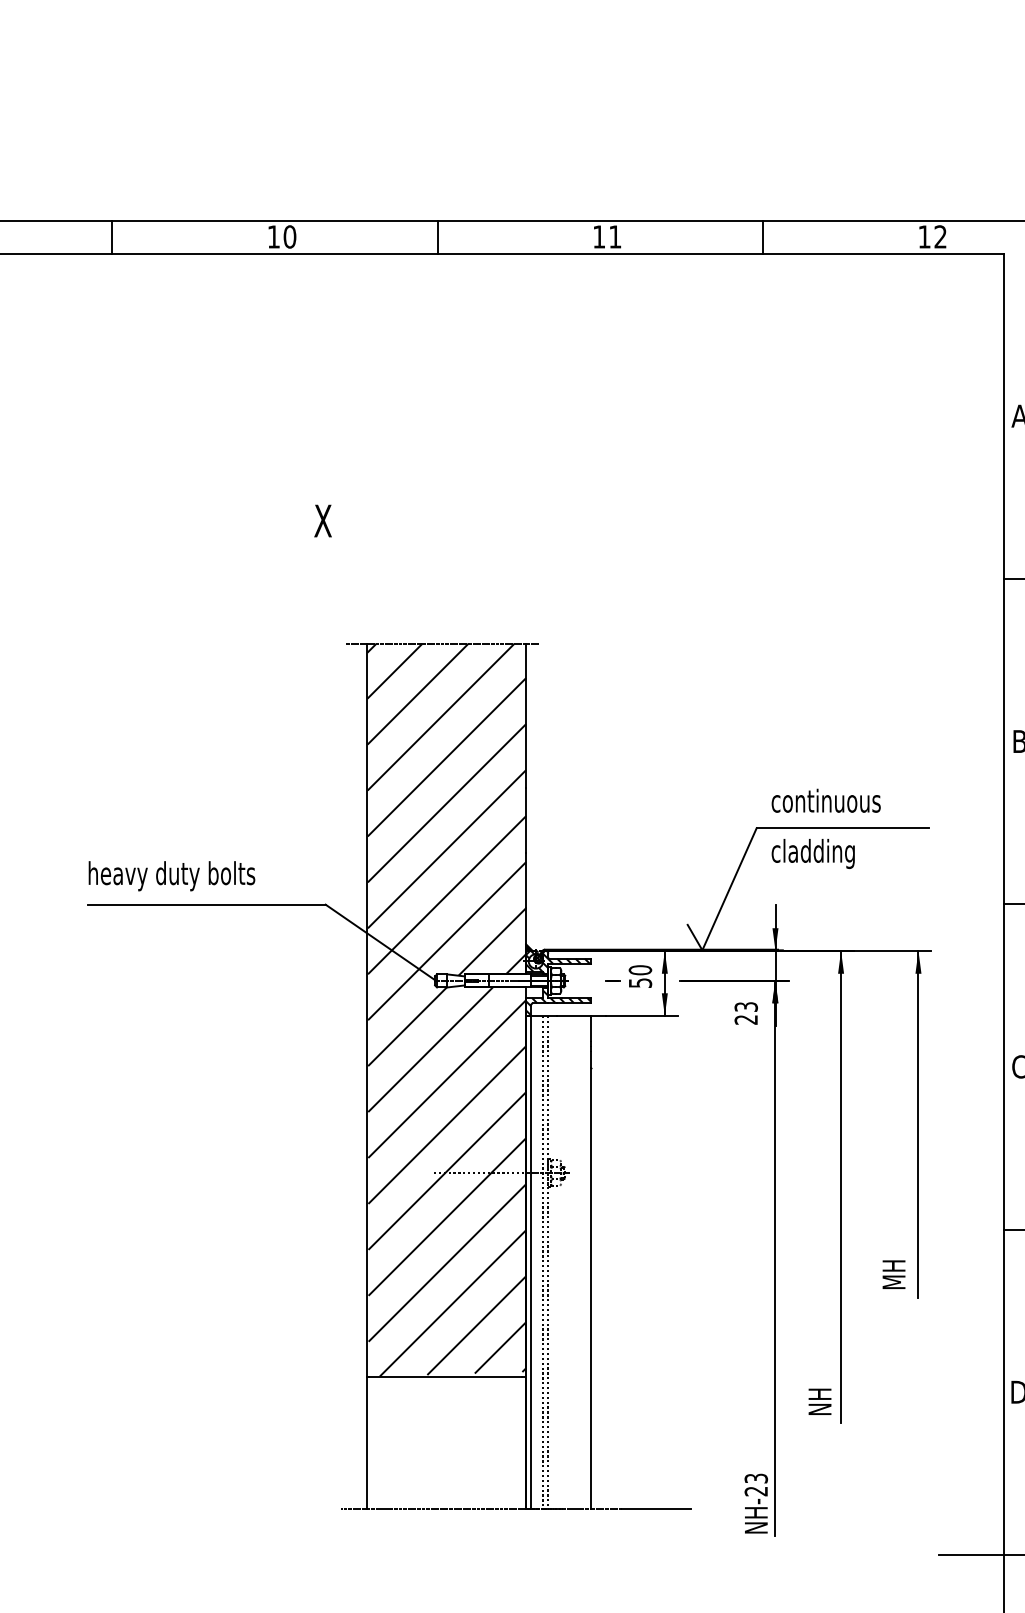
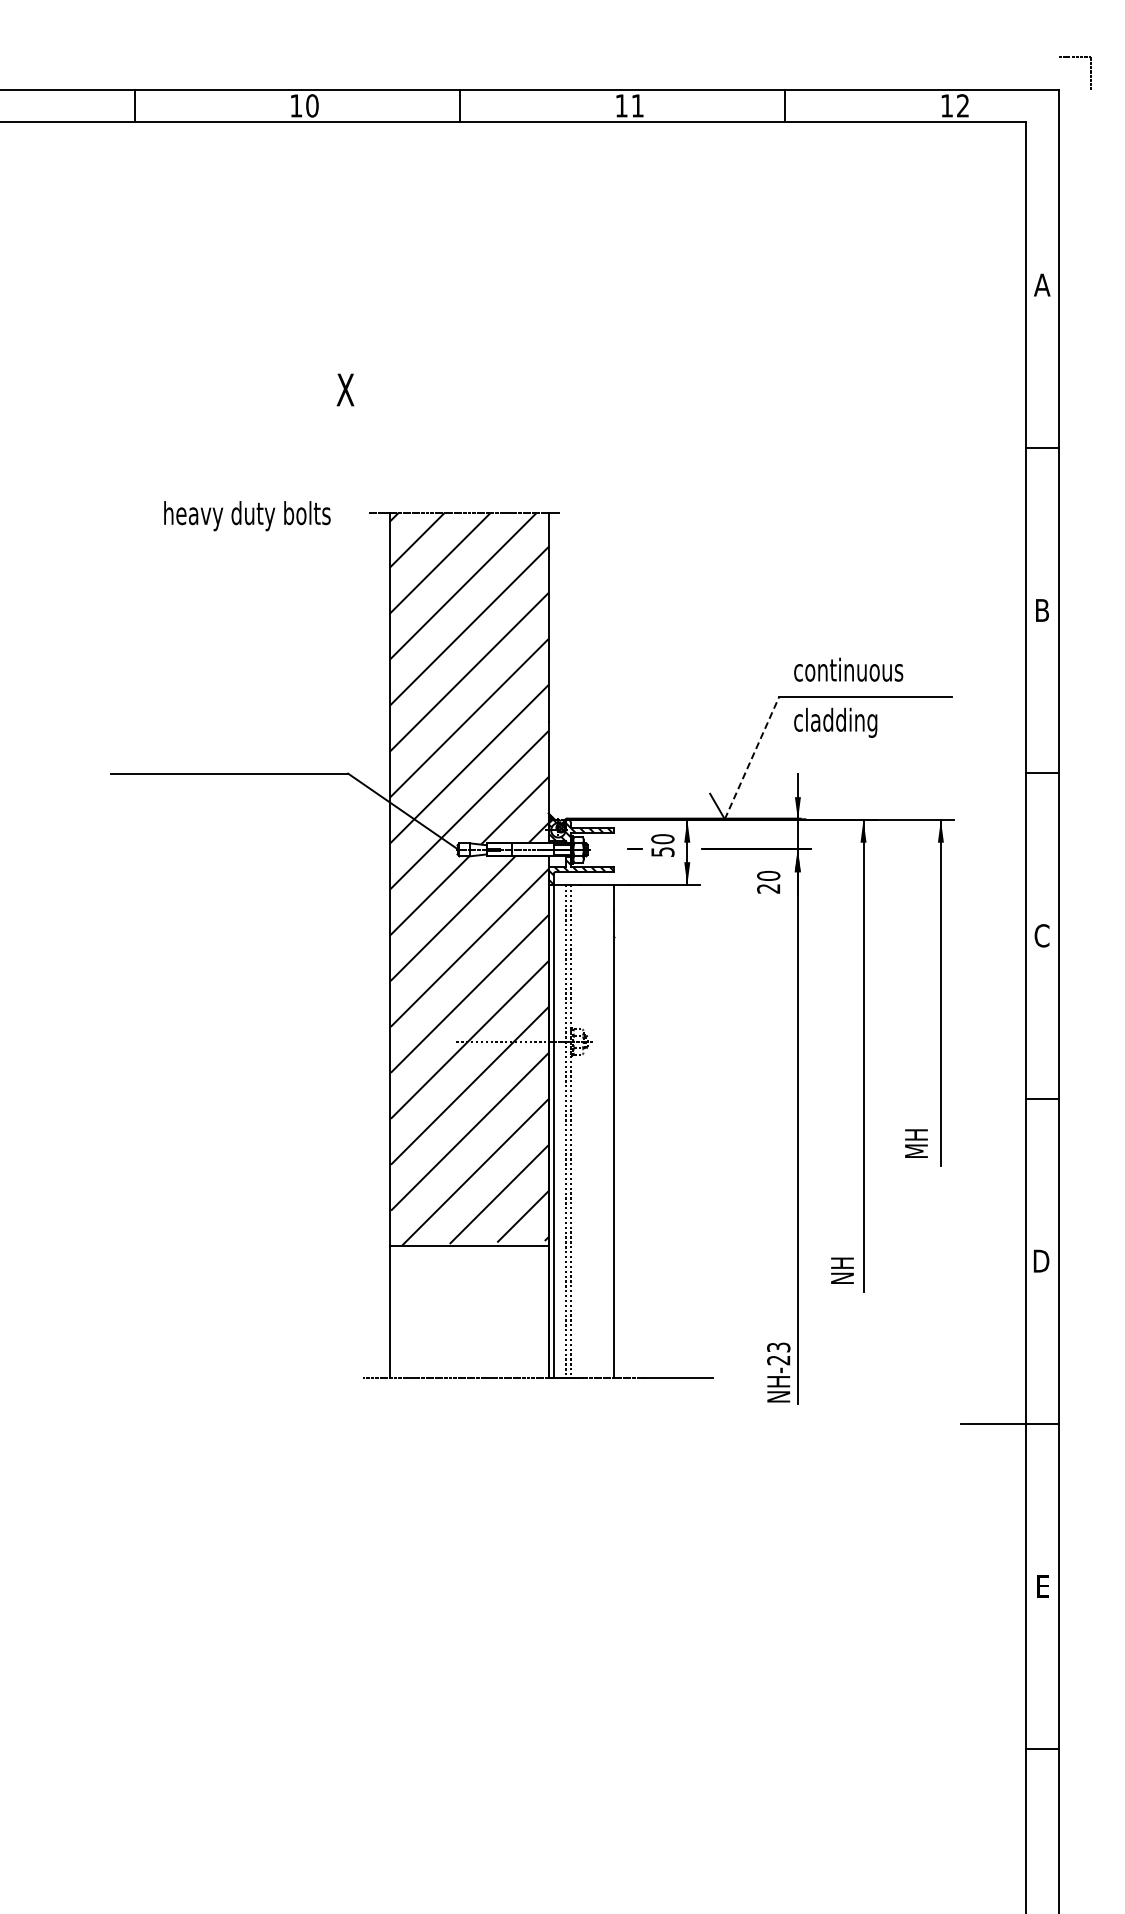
text: (172, 876) -> (247, 516), moved
line: (729, 889) -> (751, 758), solid -> dashed
text: (746, 1006) -> (768, 875), 23 -> 20

